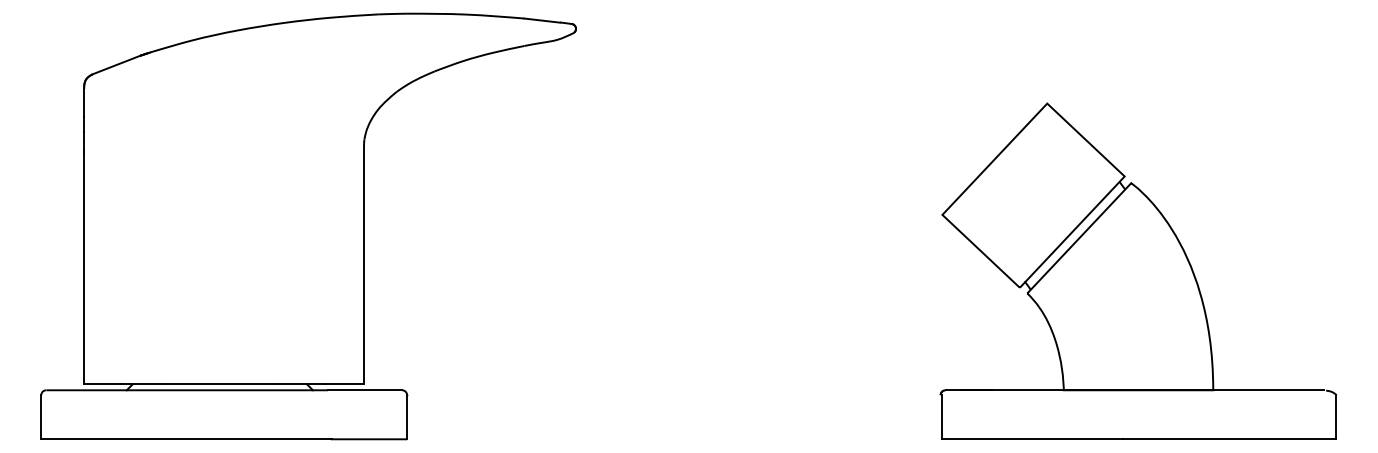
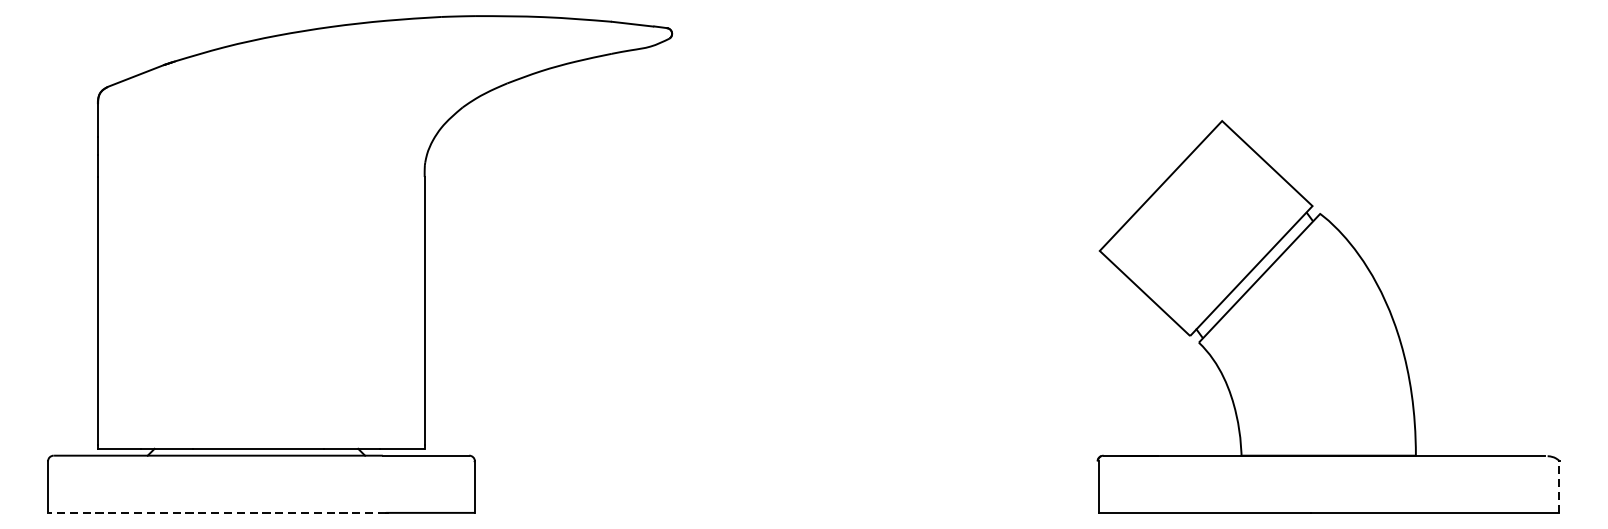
line: (1335, 416) -> (1558, 486), solid -> dashed
line: (186, 439) -> (217, 513), solid -> dashed

